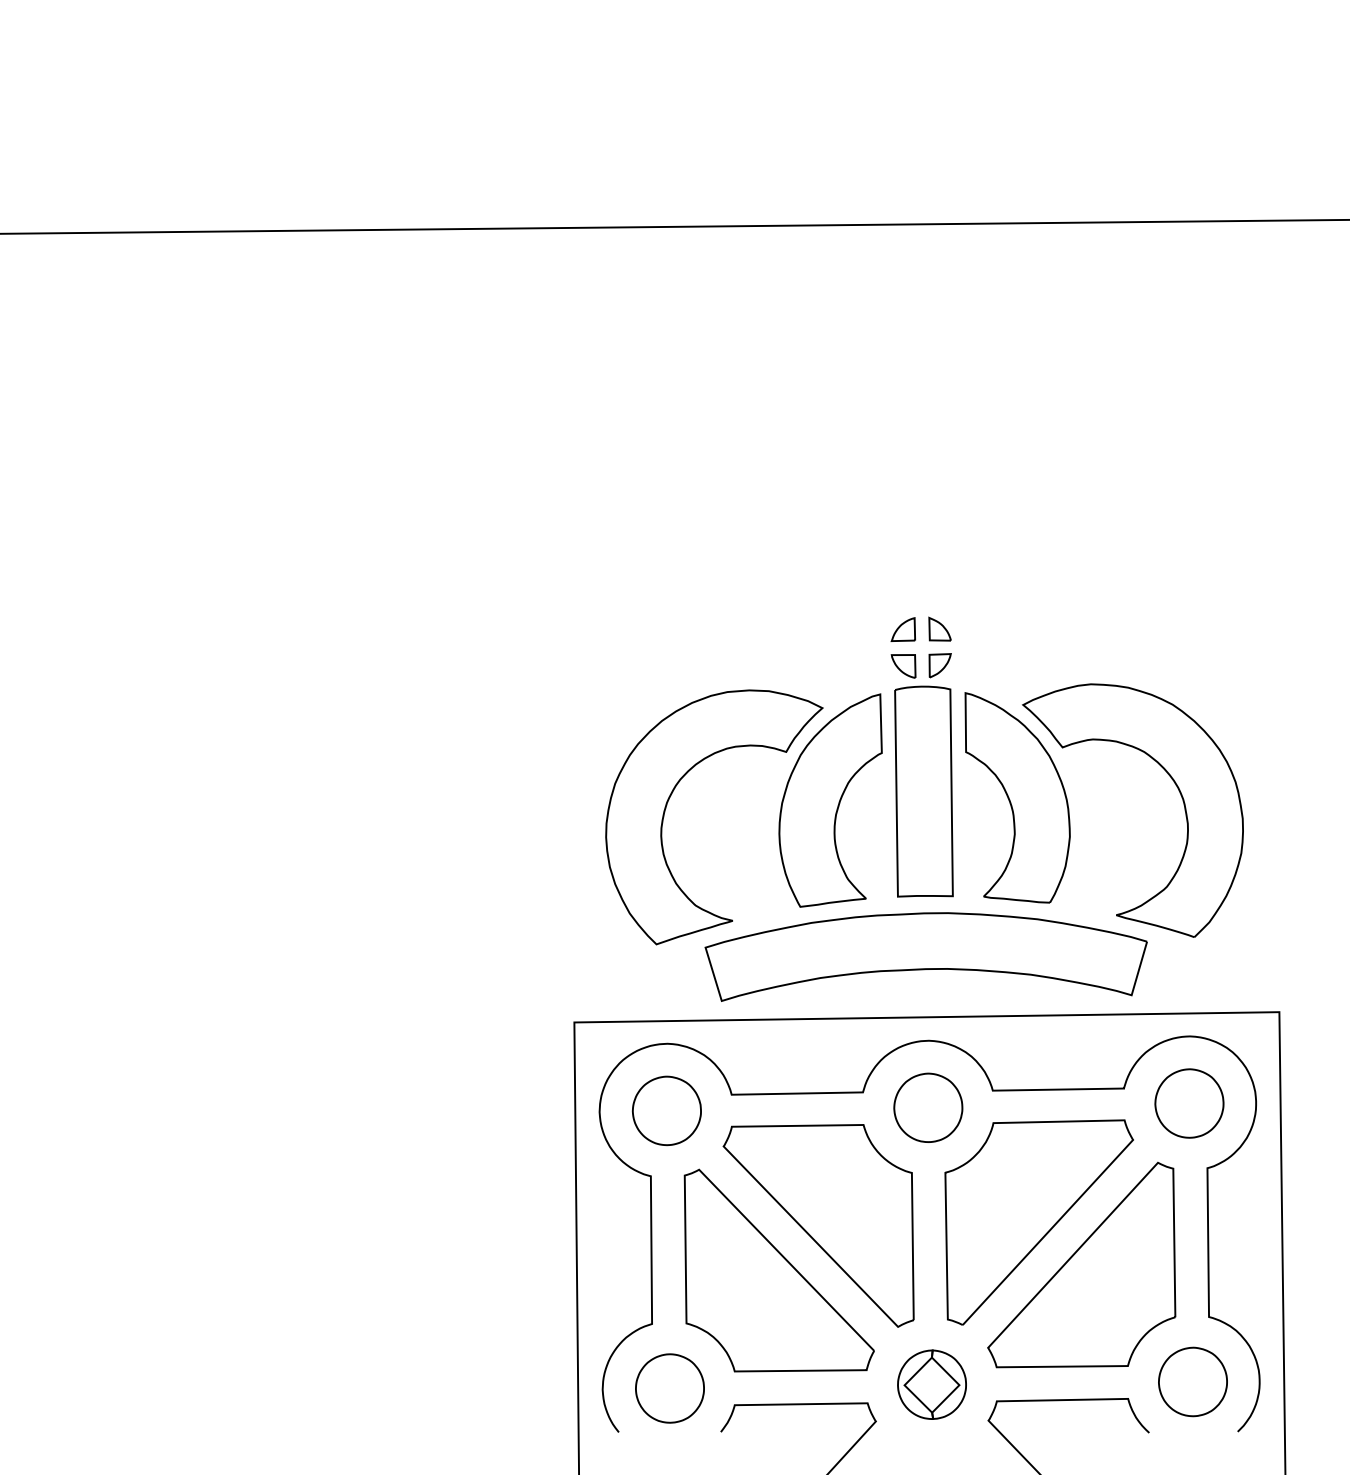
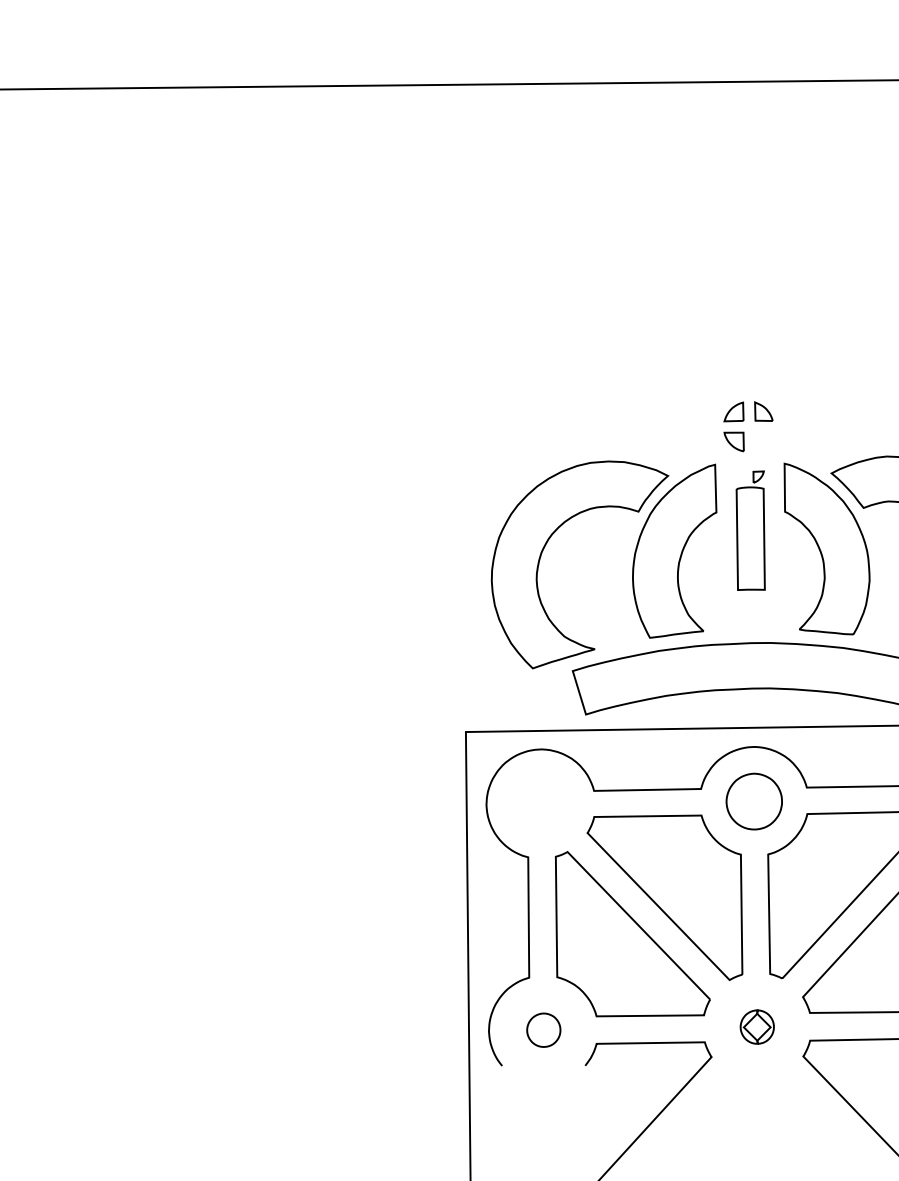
part: (923, 775) -> (750, 530), size x0.6
part: (666, 1110) -> (540, 803), removed
part: (931, 1384) -> (756, 1026), size x0.6
part: (669, 1388) -> (543, 1030), size x0.6

